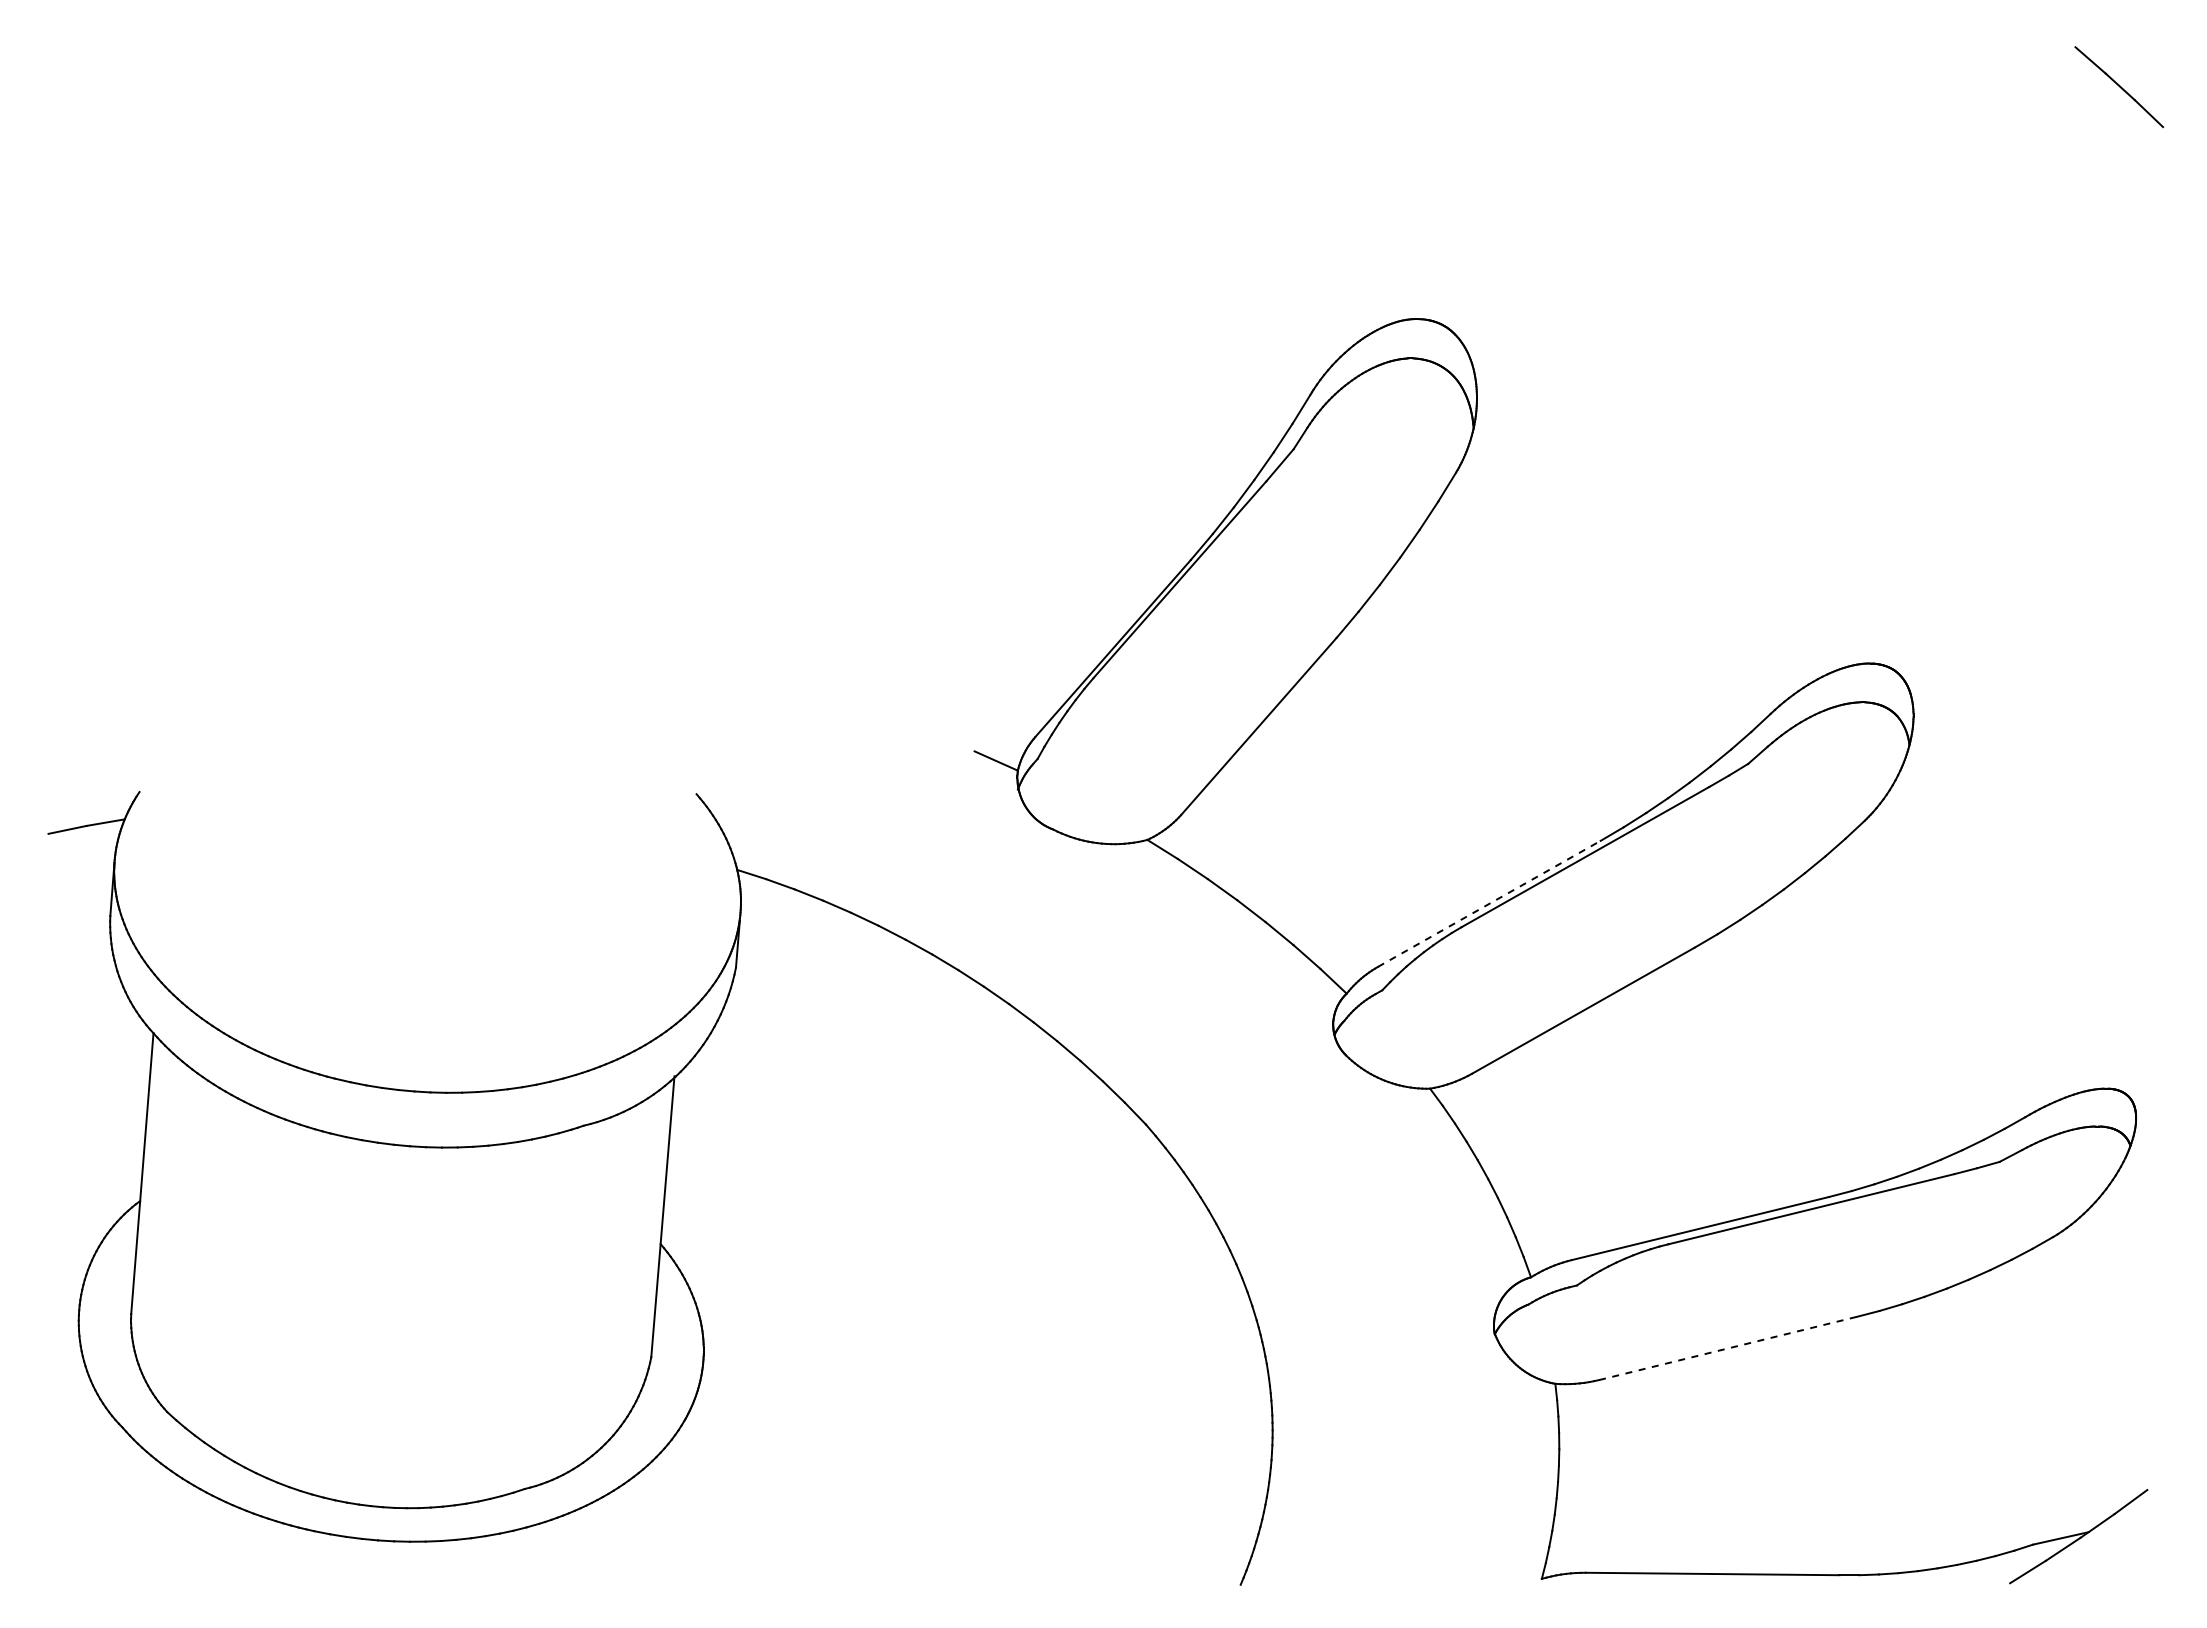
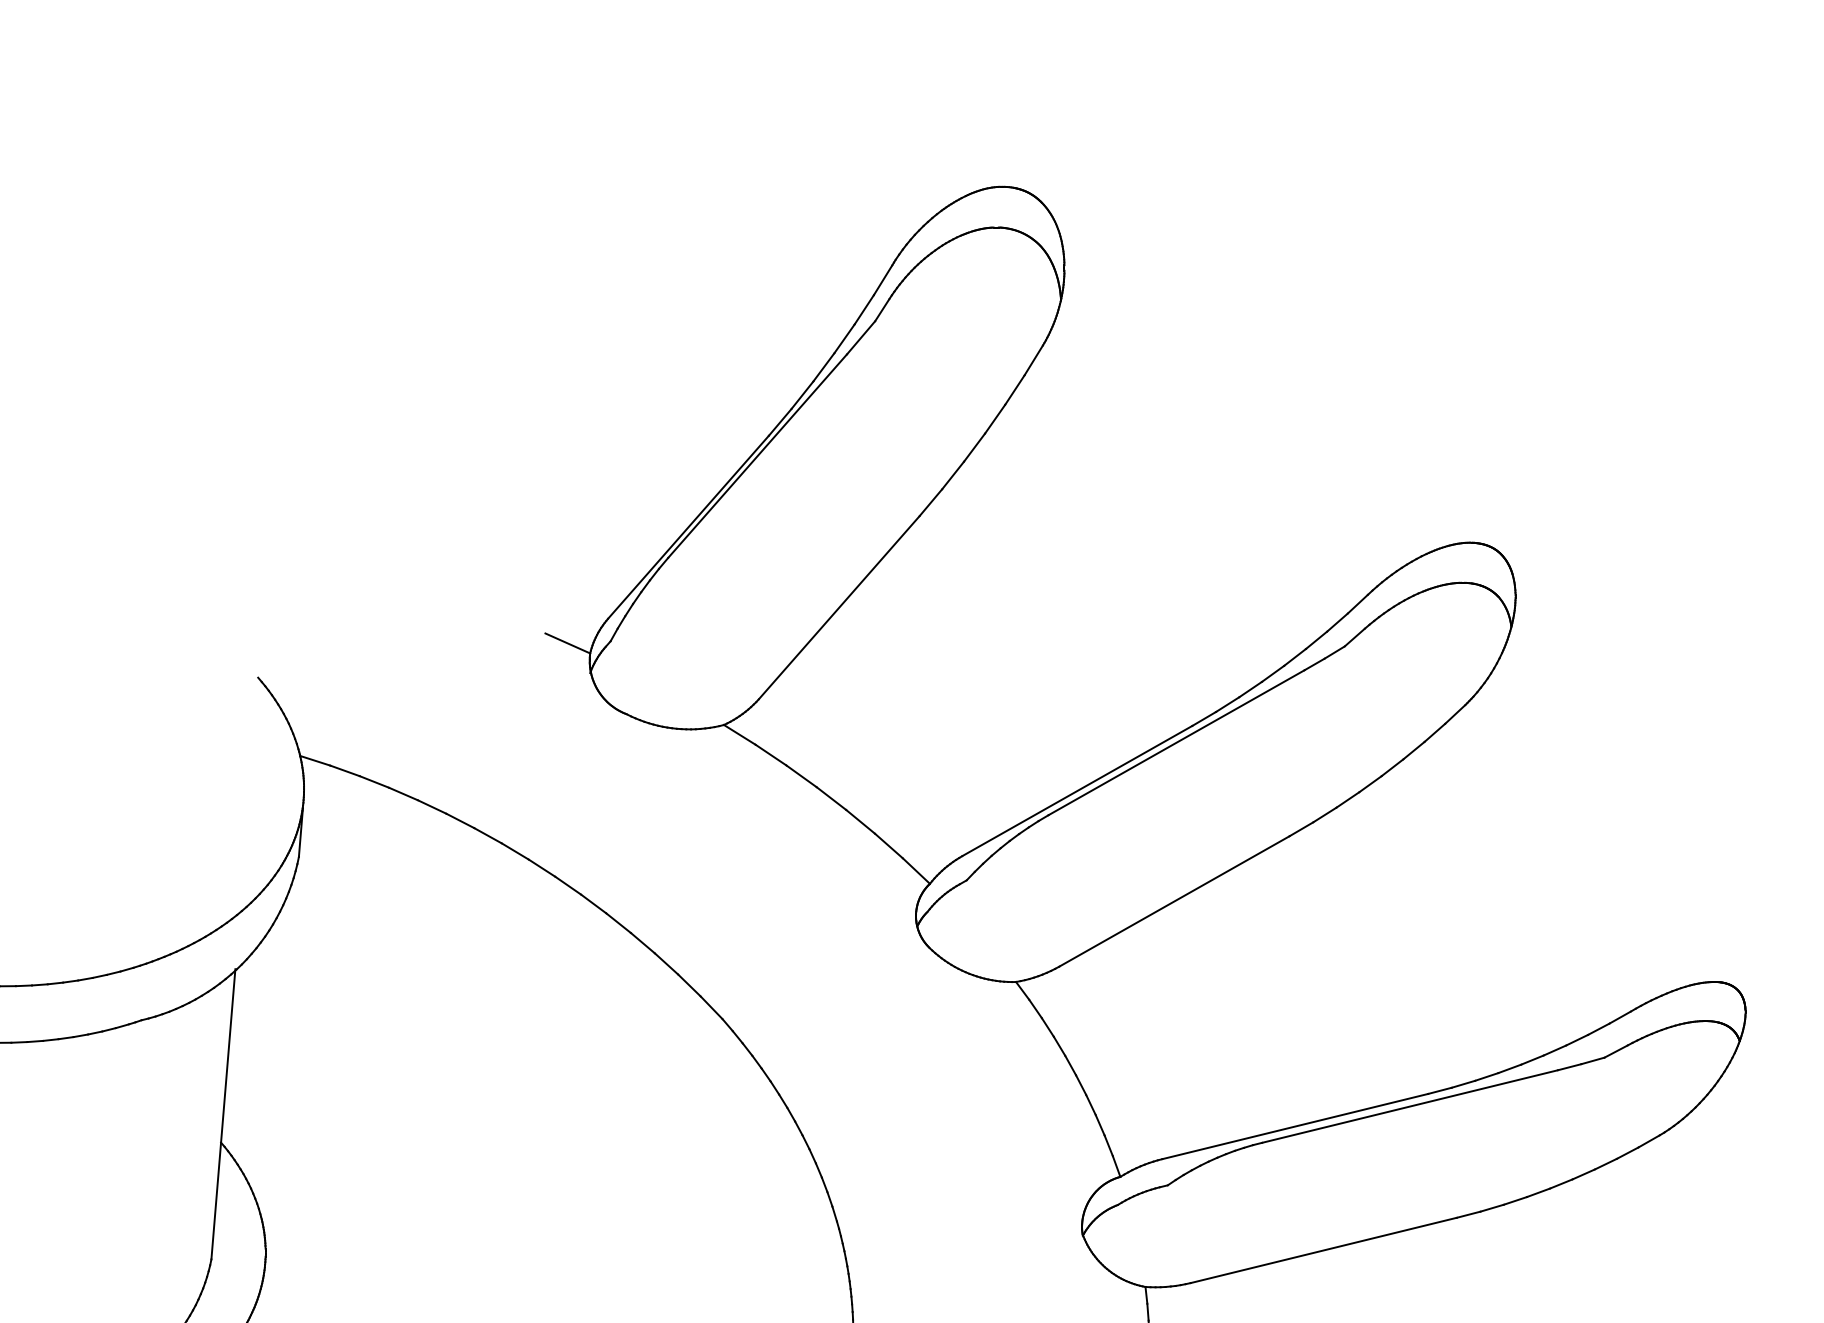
line: (1489, 903) -> (1077, 790), dashed -> solid
line: (1727, 1348) -> (1323, 1250), dashed -> solid

